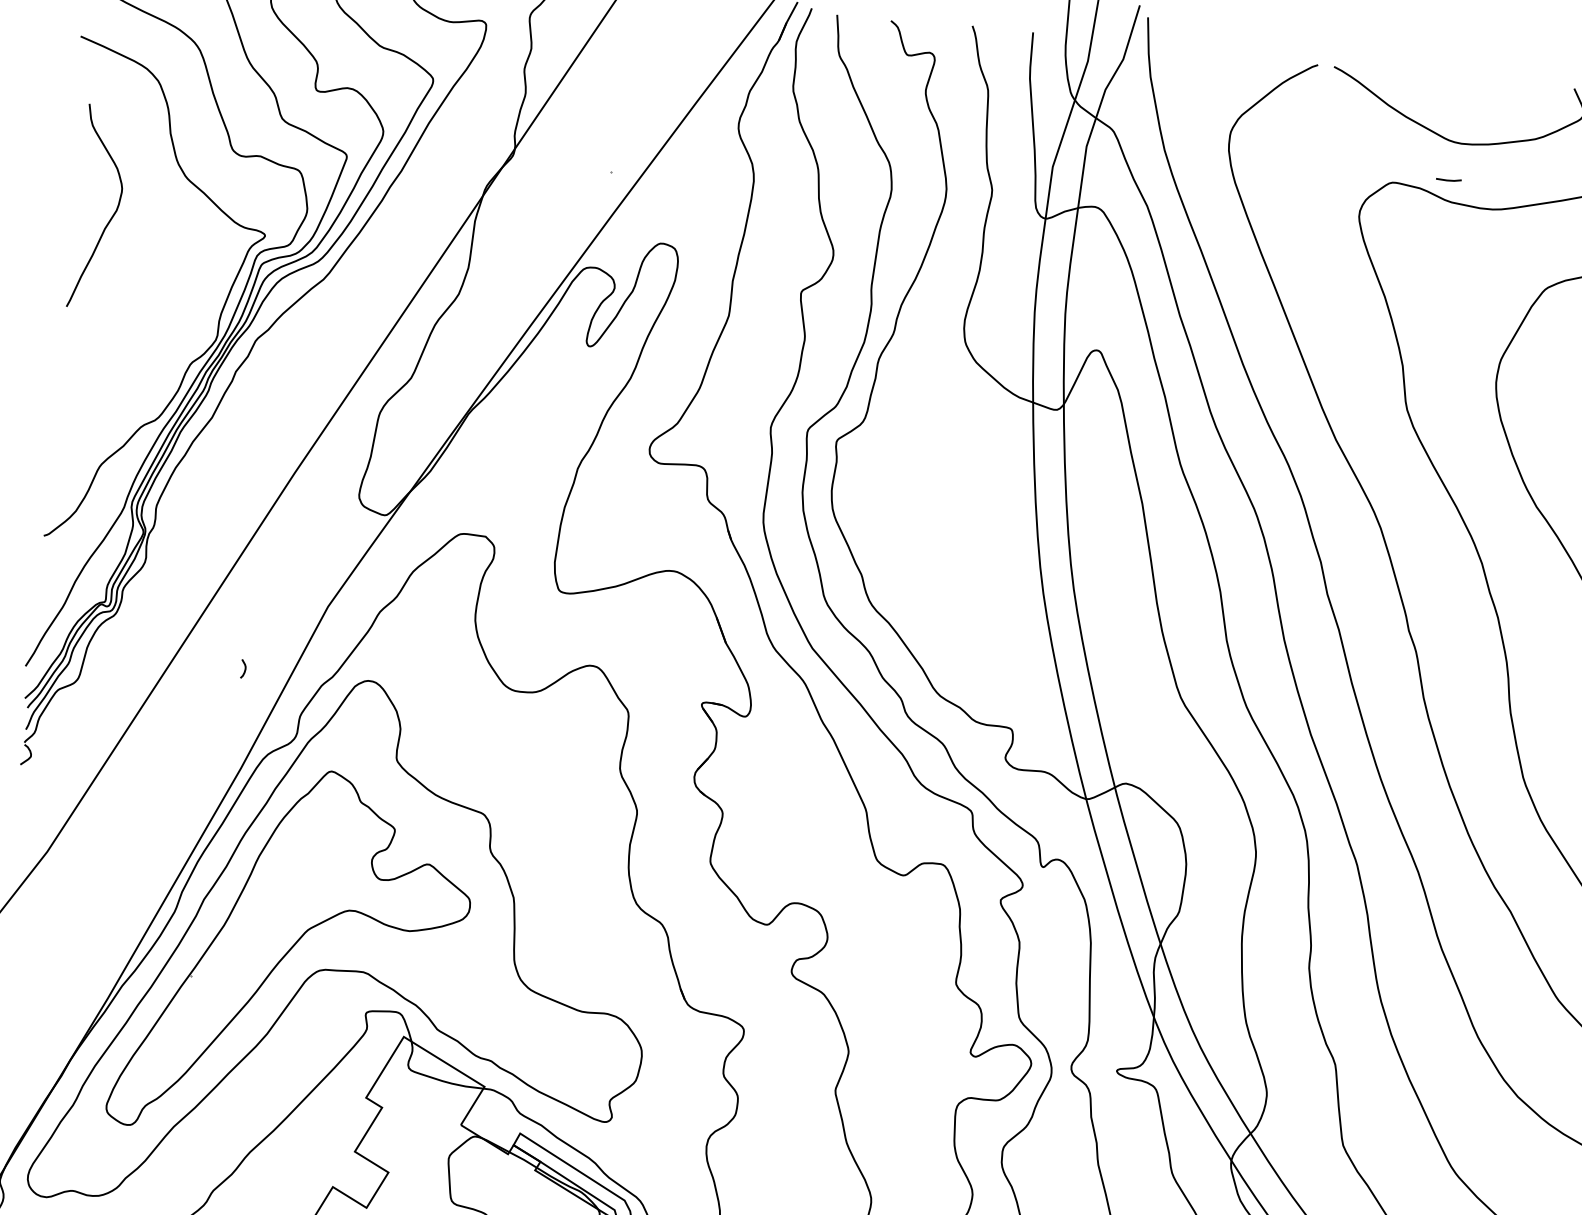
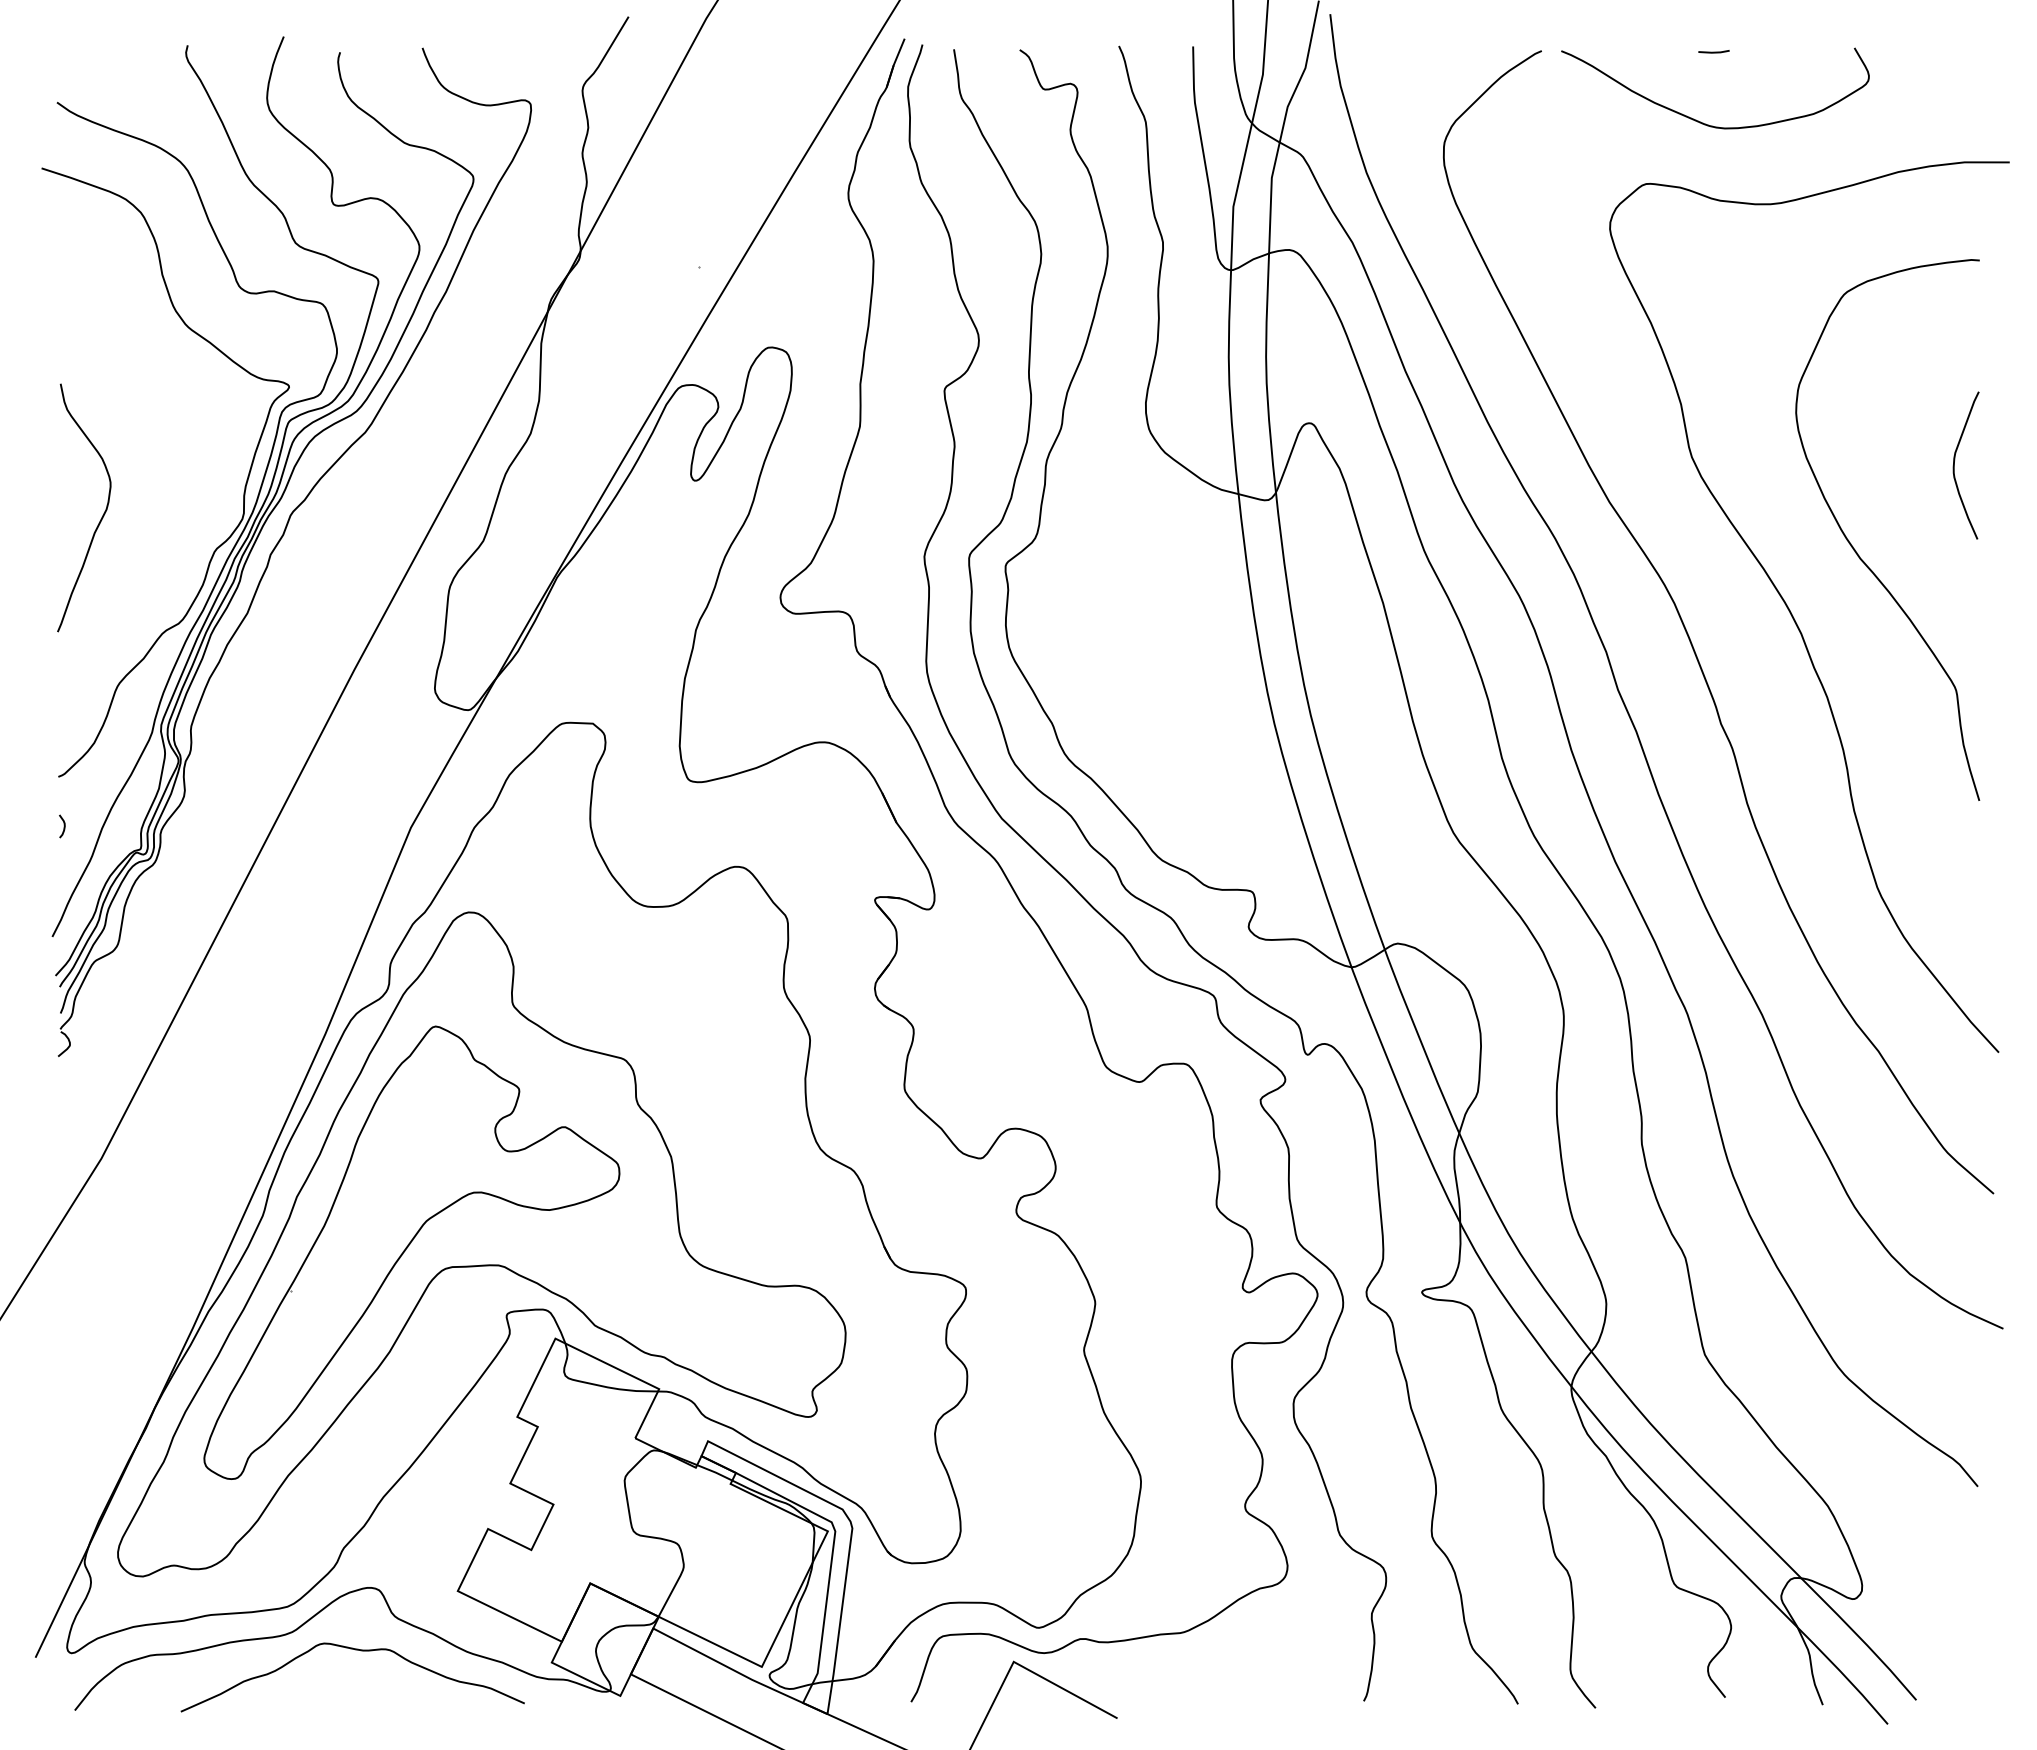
line: (1448, 179) -> (1713, 51), moved
curve: (112, 215) -> (102, 515), moved
curve: (244, 669) -> (63, 826), moved

